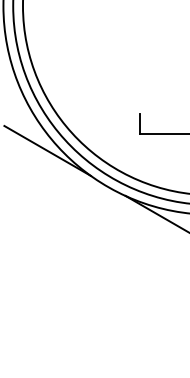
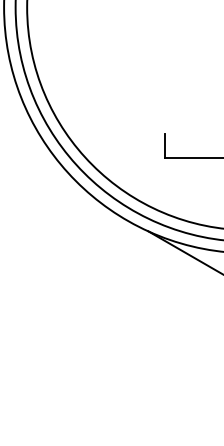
line: (47, 150) -> (56, 177), removed

